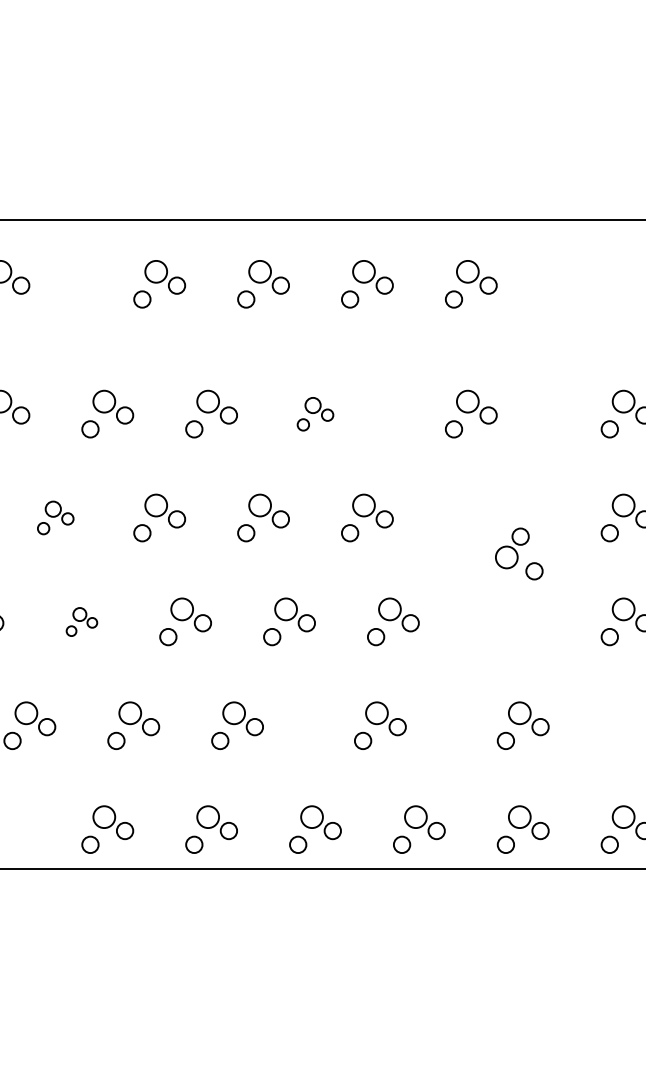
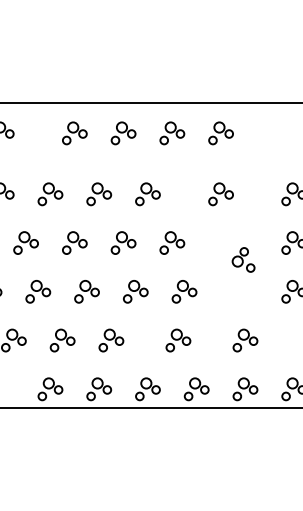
part: (314, 414) -> (147, 194), size x1.43
part: (54, 516) -> (25, 242), size x1.43
part: (82, 621) -> (38, 291), size x1.67

